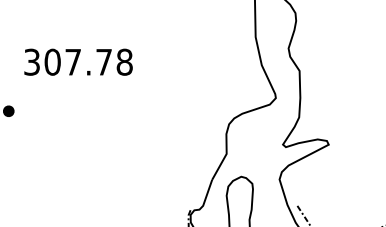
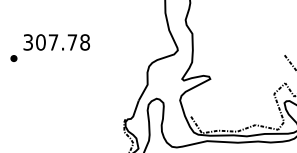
text: (78, 62) -> (56, 42), moved

